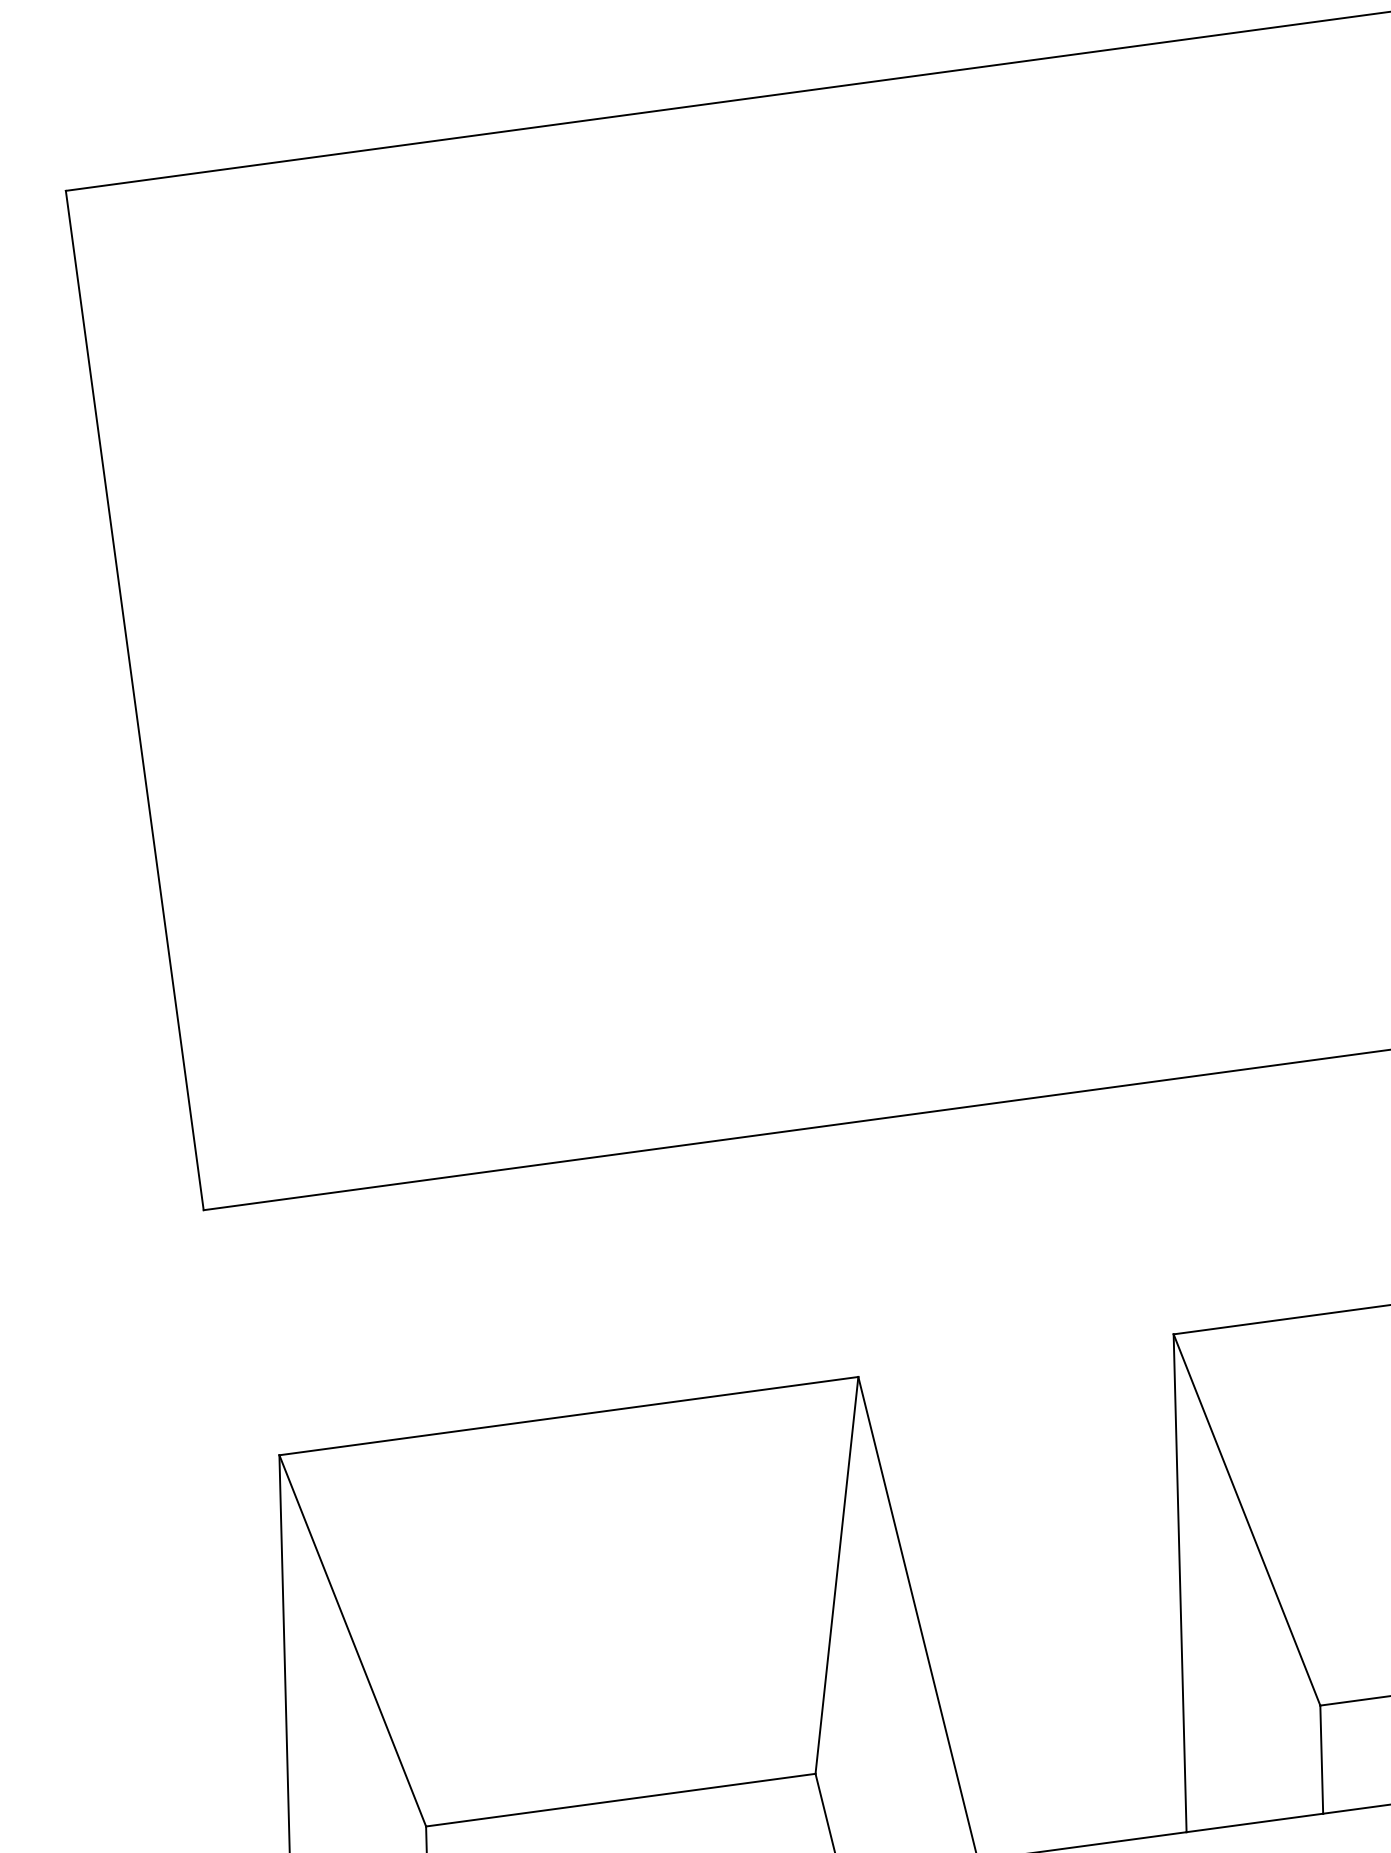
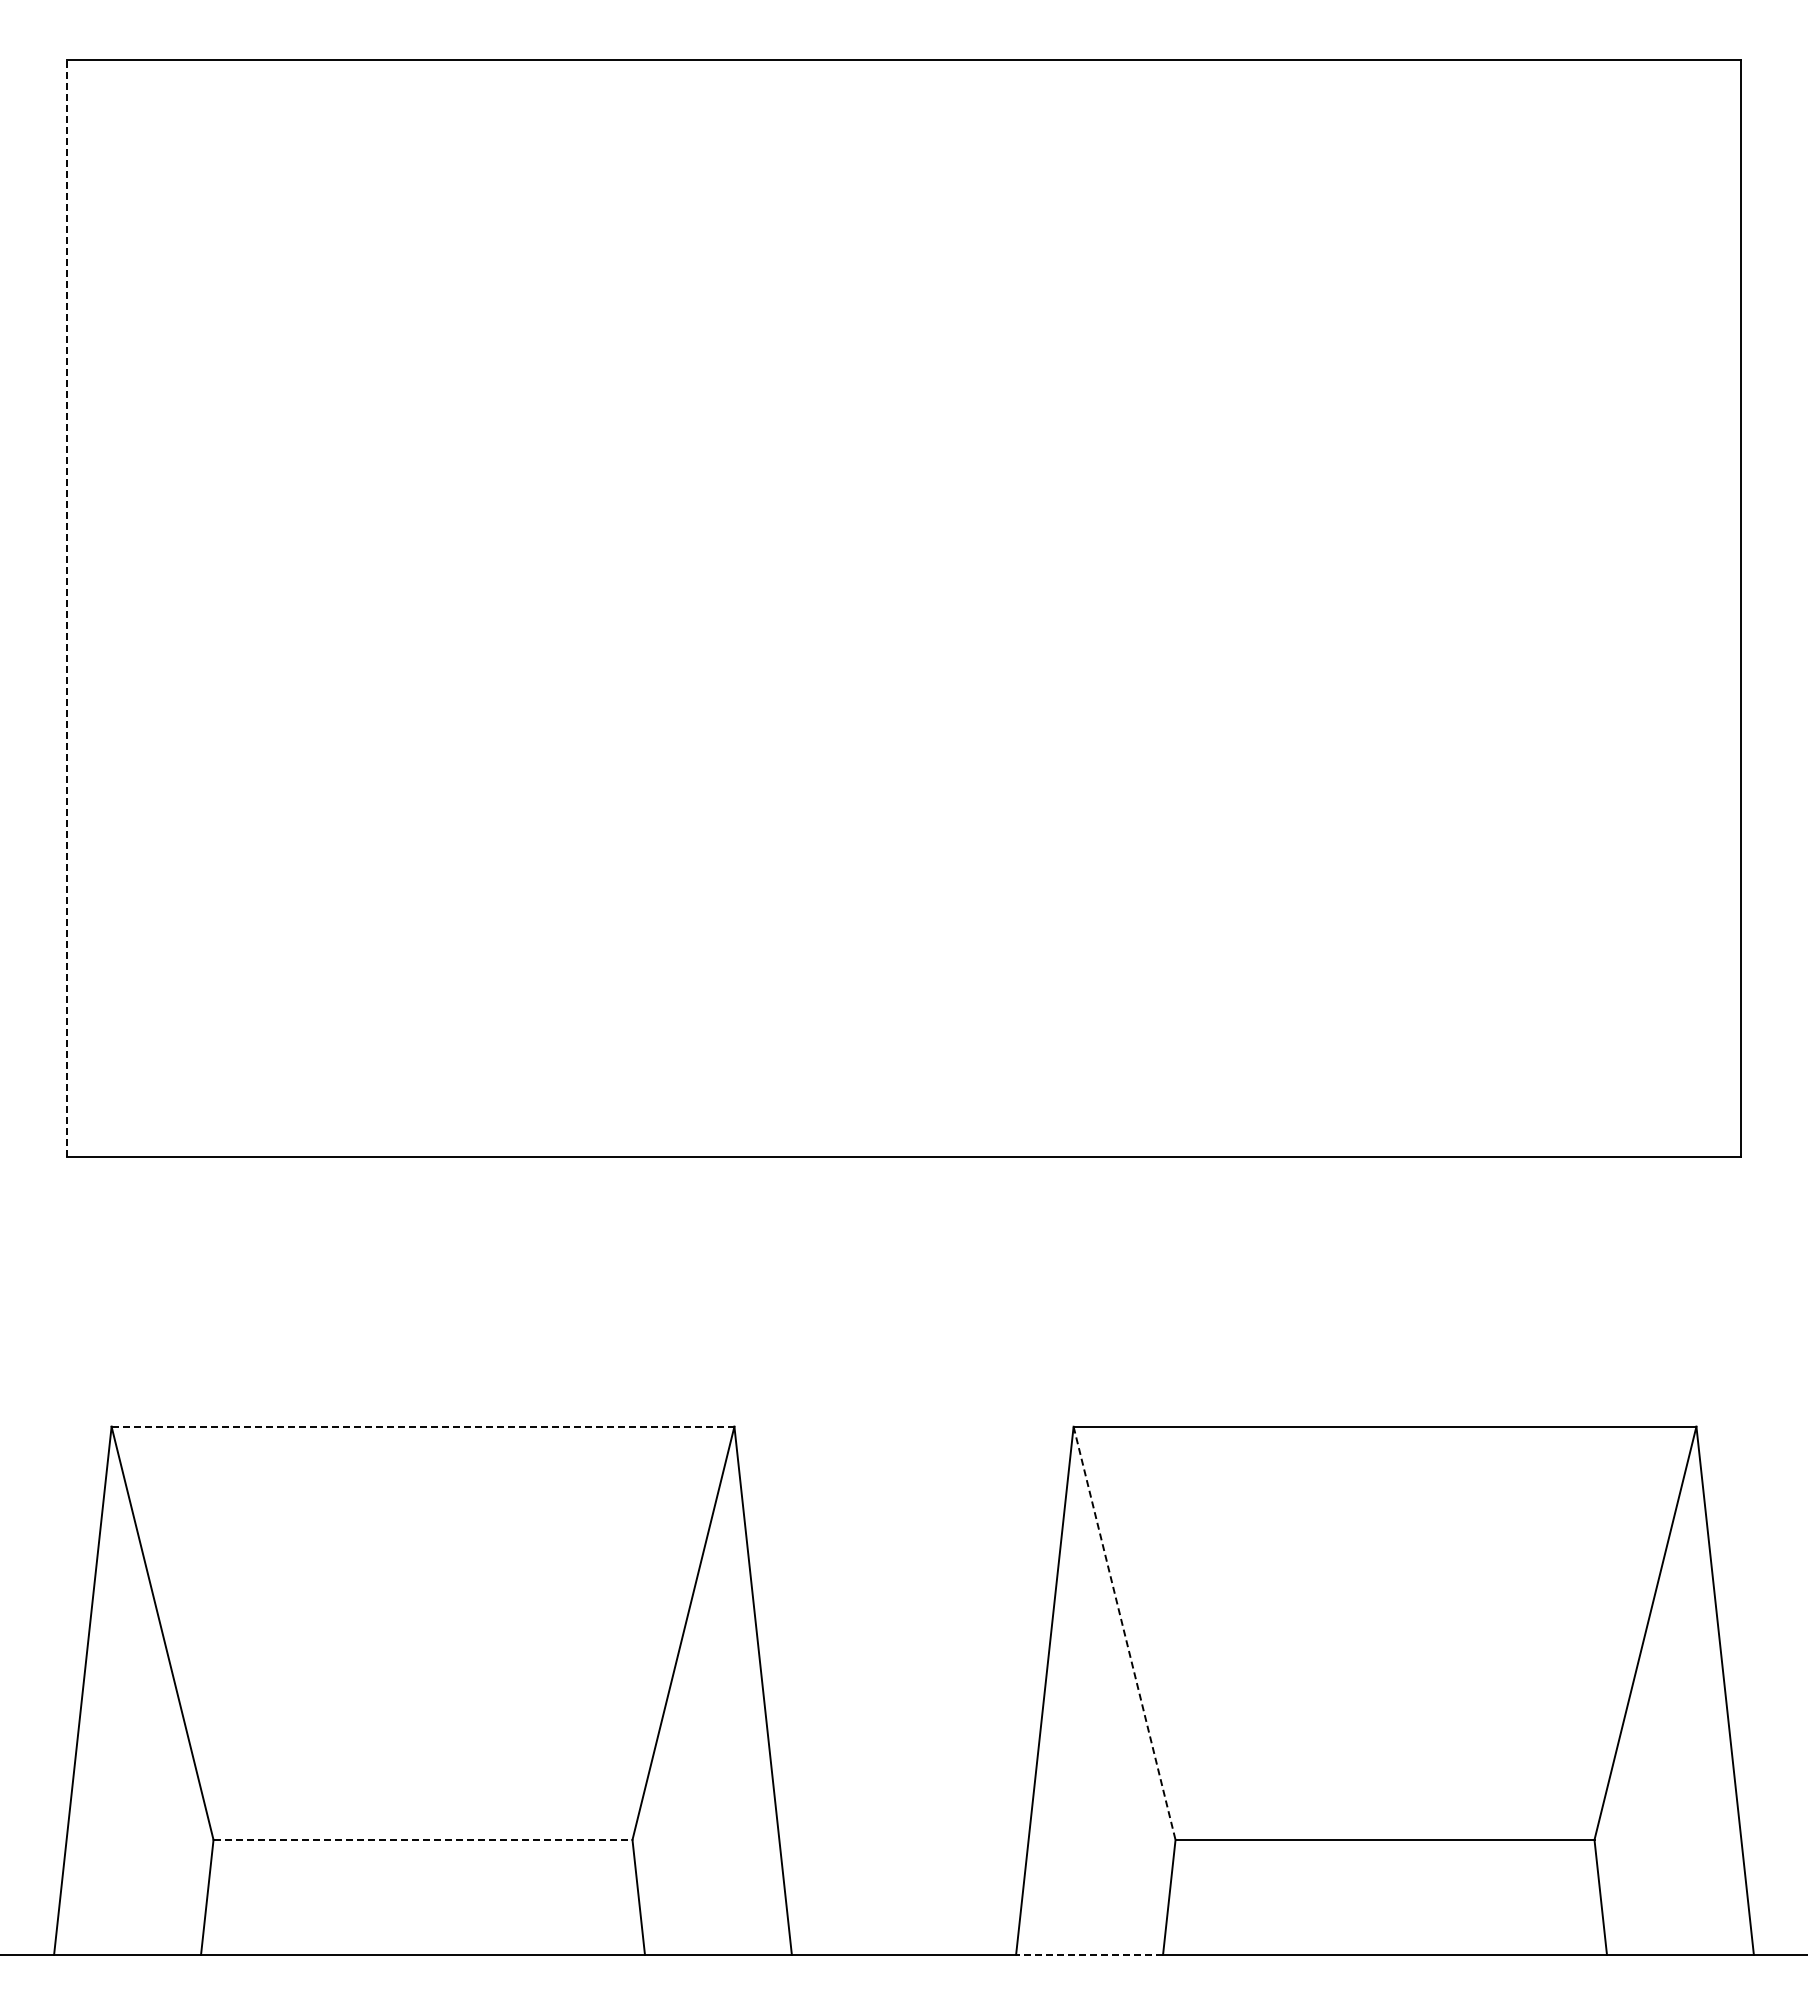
line: (134, 700) -> (66, 608), solid -> dashed
line: (569, 1415) -> (423, 1426), solid -> dashed
line: (1246, 1520) -> (1124, 1633), solid -> dashed
line: (621, 1799) -> (423, 1839), solid -> dashed
line: (1254, 1822) -> (1089, 1954), solid -> dashed

